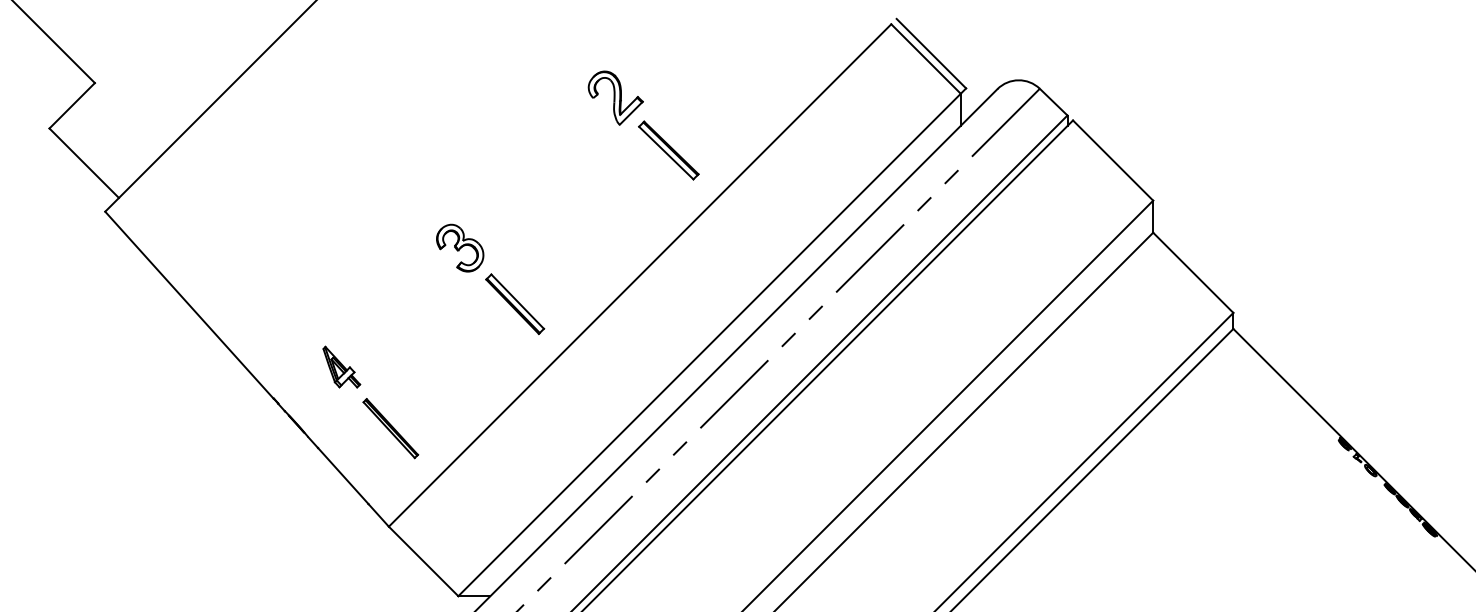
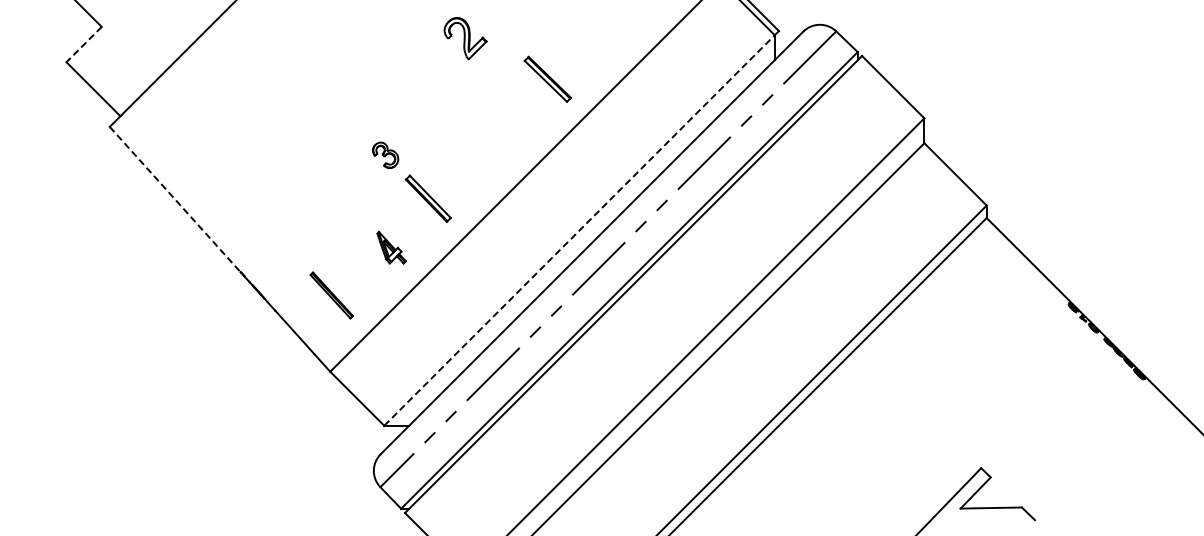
part: (615, 97) -> (465, 38), moved
line: (72, 105) -> (84, 44), solid -> dashed
part: (459, 248) -> (385, 155), size x0.7
line: (189, 305) -> (175, 199), solid -> dashed
line: (709, 344) -> (579, 230), solid -> dashed
part: (341, 366) -> (391, 247), moved

